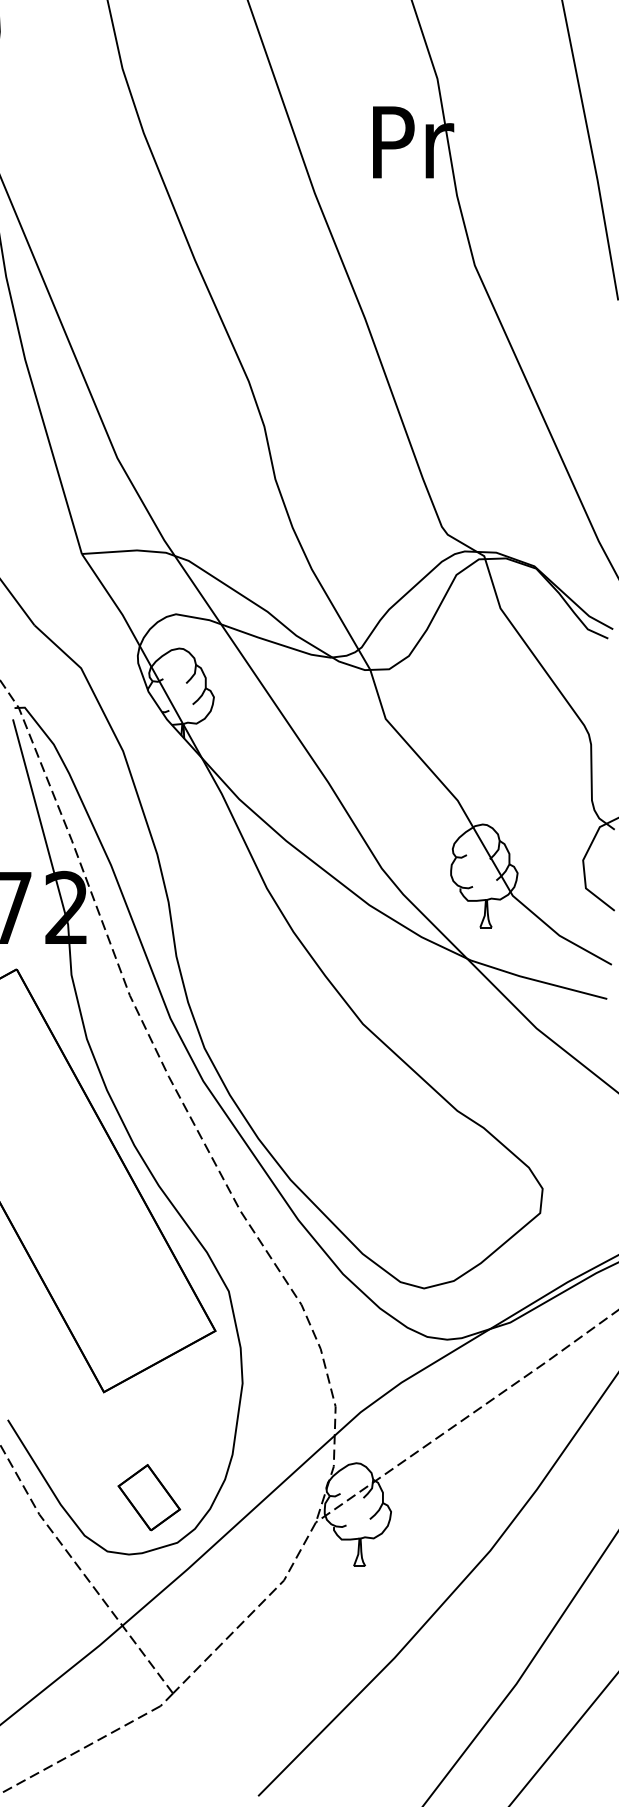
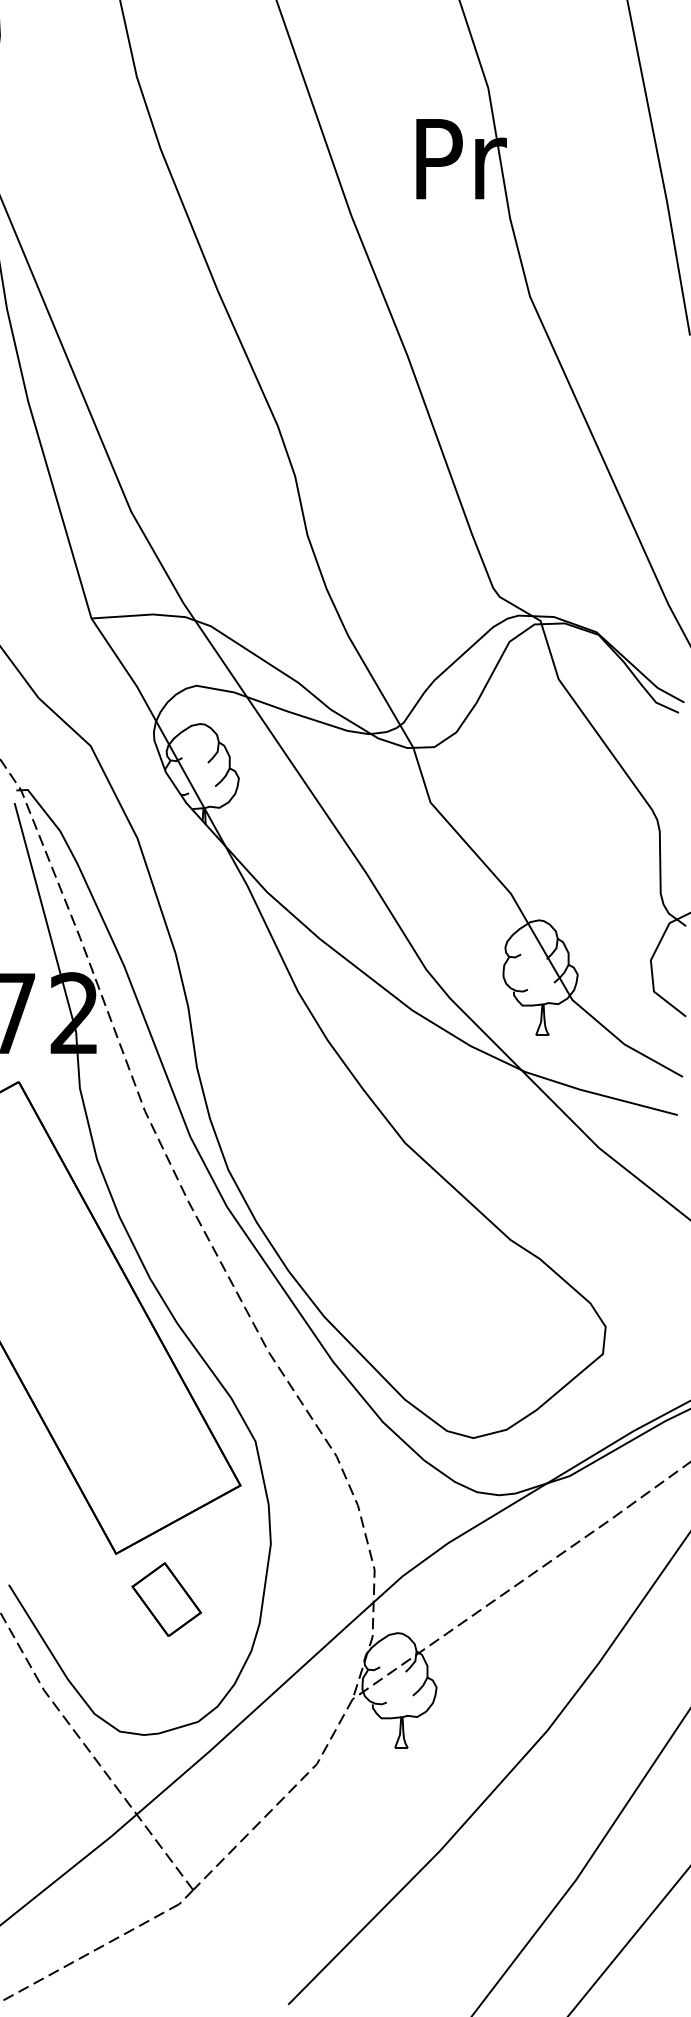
part: (149, 1497) -> (166, 1599), moved

